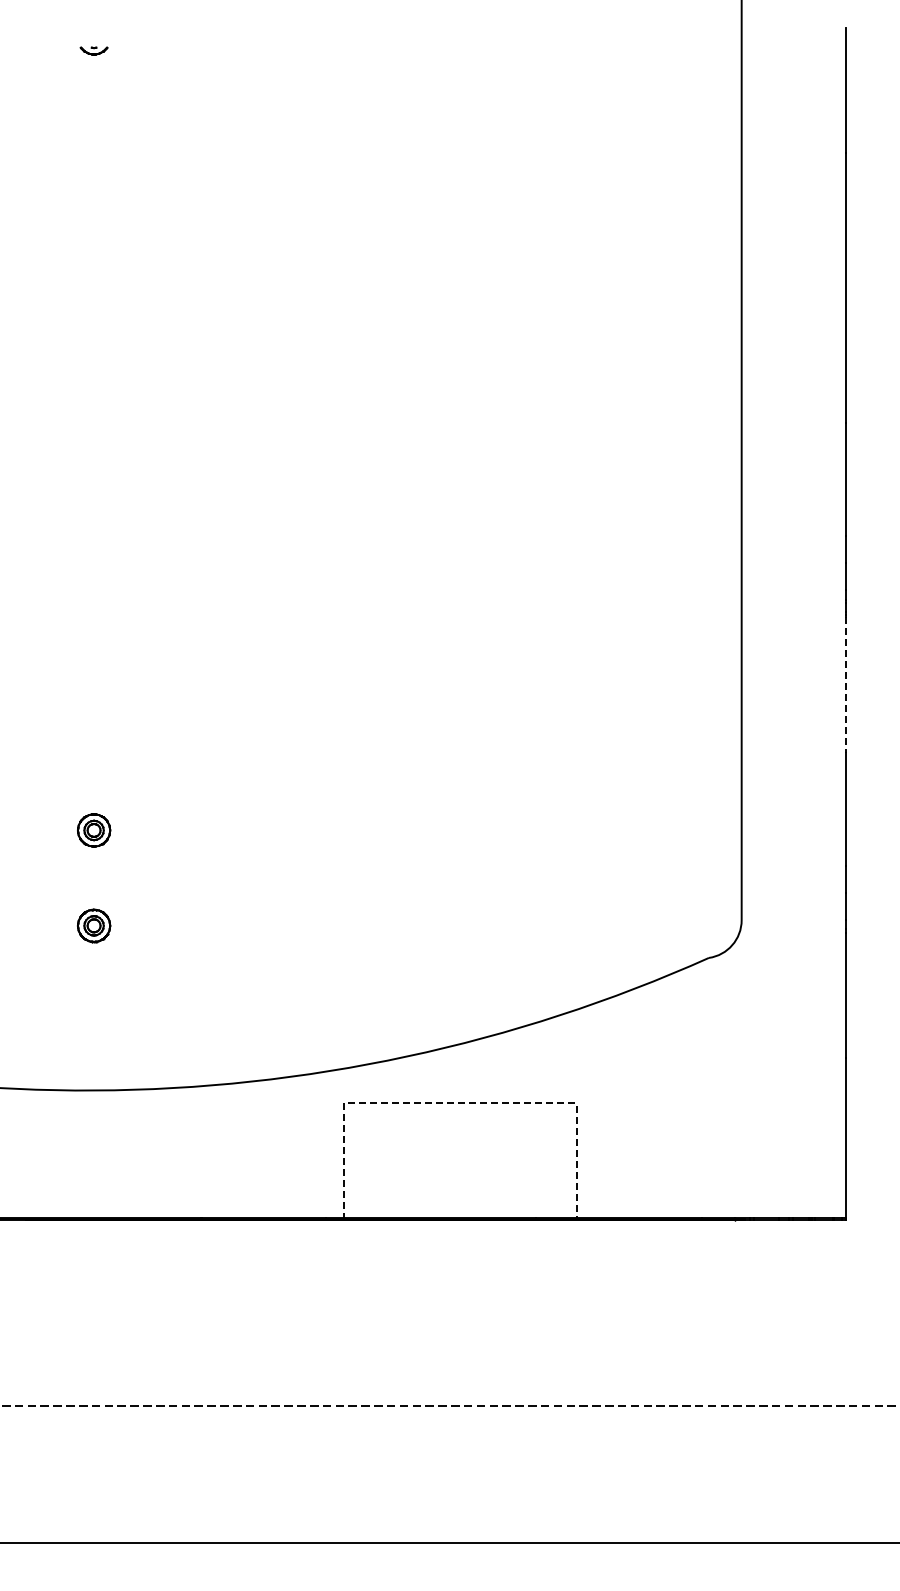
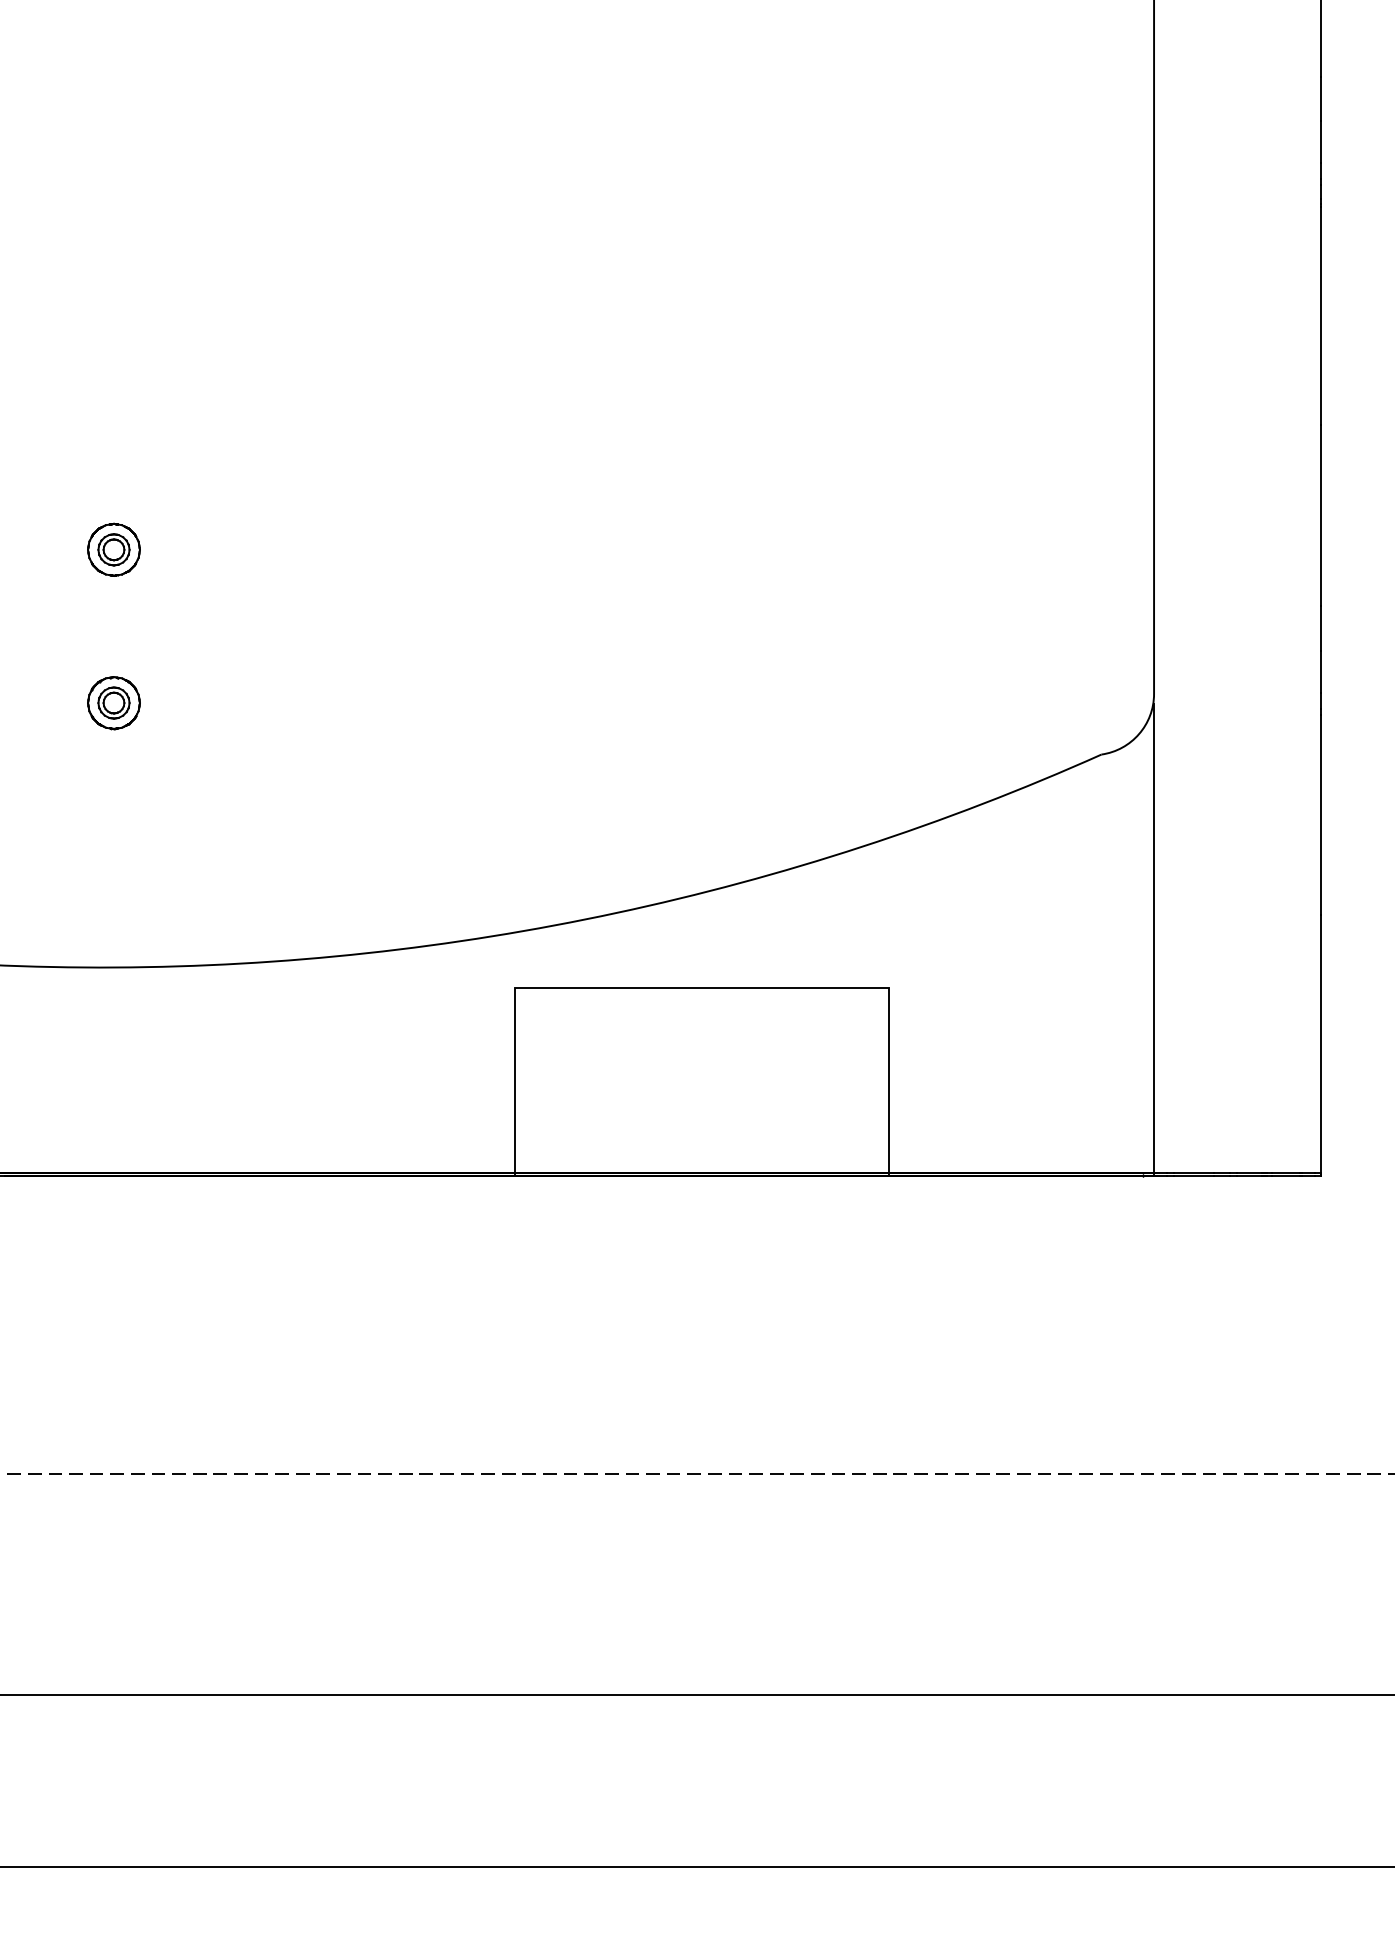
line: (845, 684) -> (1320, 315), dashed -> solid
line: (741, 1073) -> (1153, 940), added
line: (460, 1103) -> (702, 988), dashed -> solid

